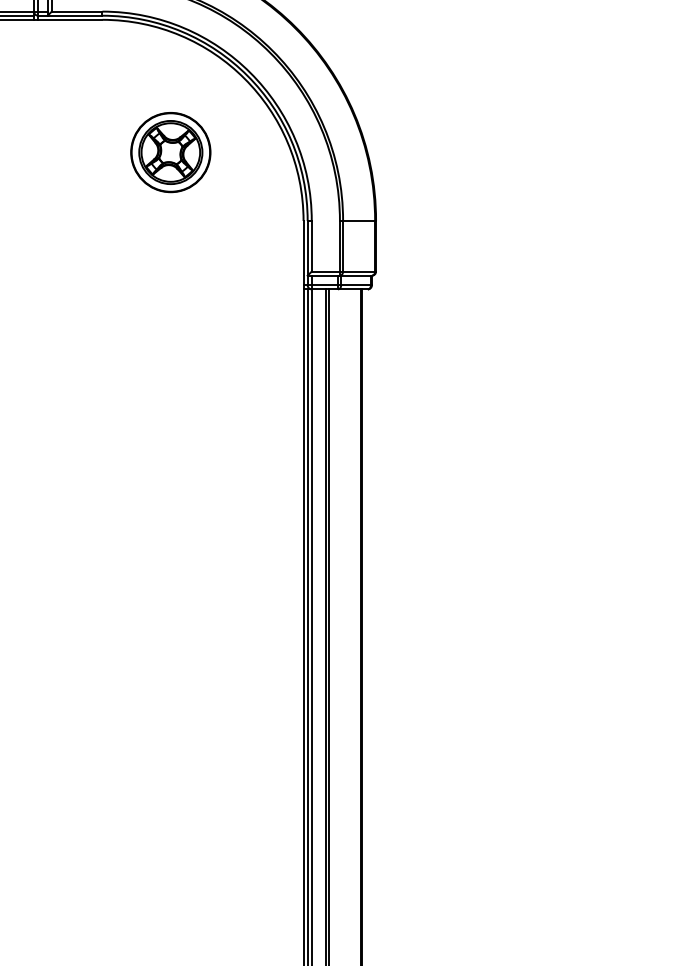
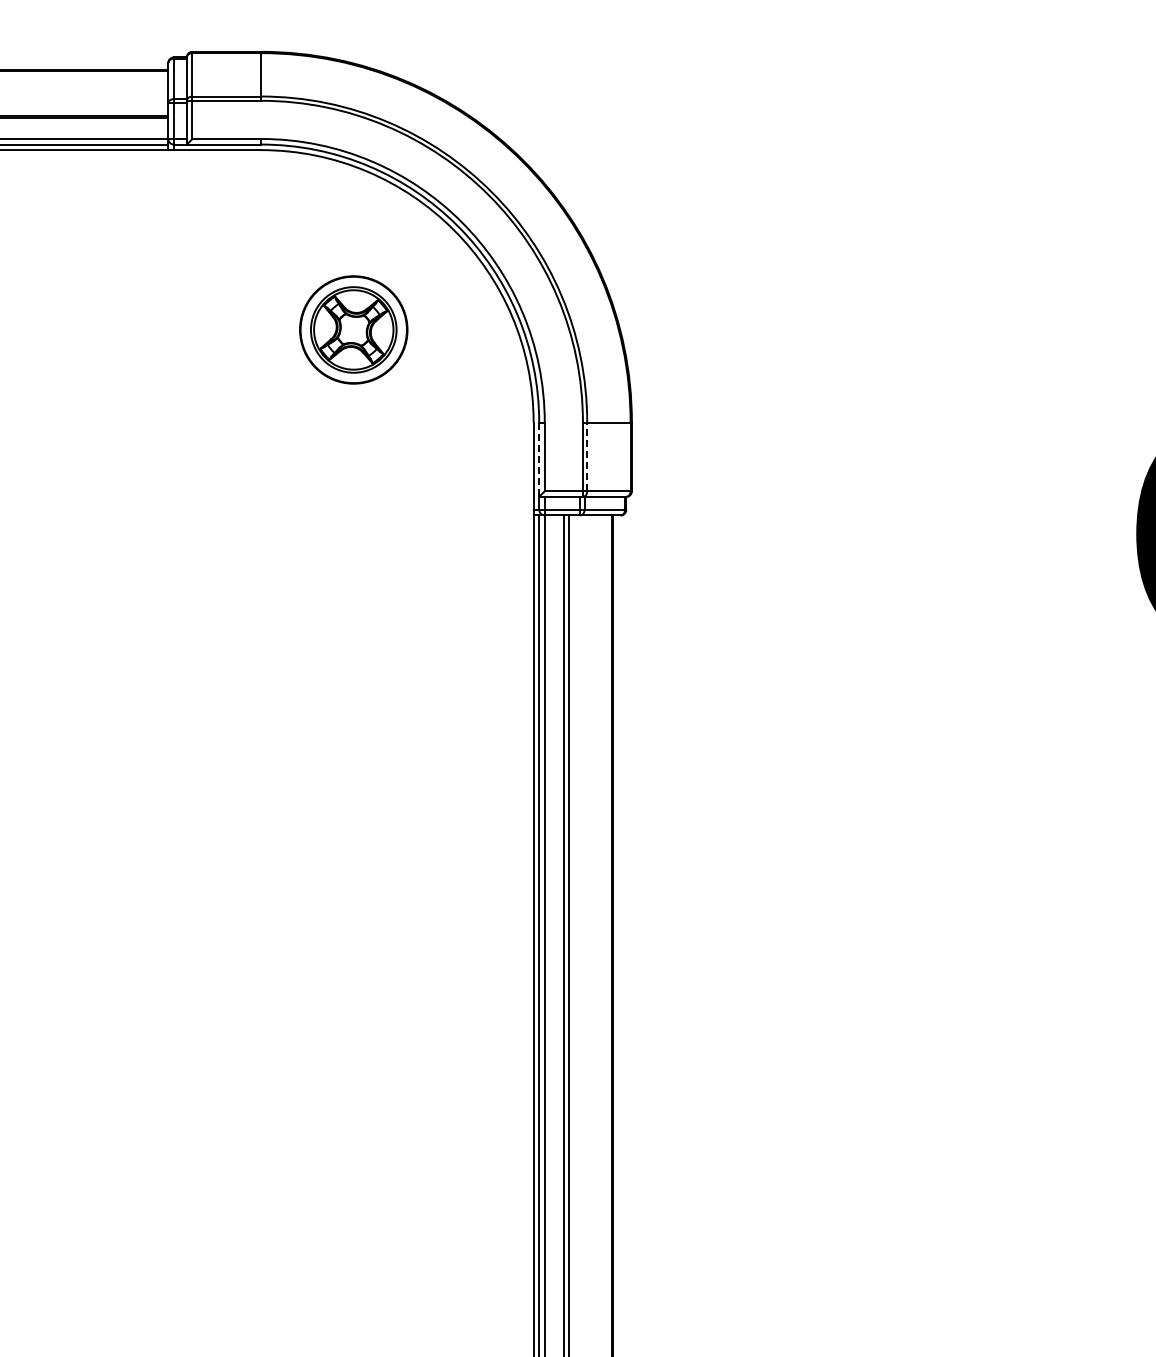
line: (343, 245) -> (587, 456), solid -> dashed
line: (307, 248) -> (539, 460), solid -> dashed

